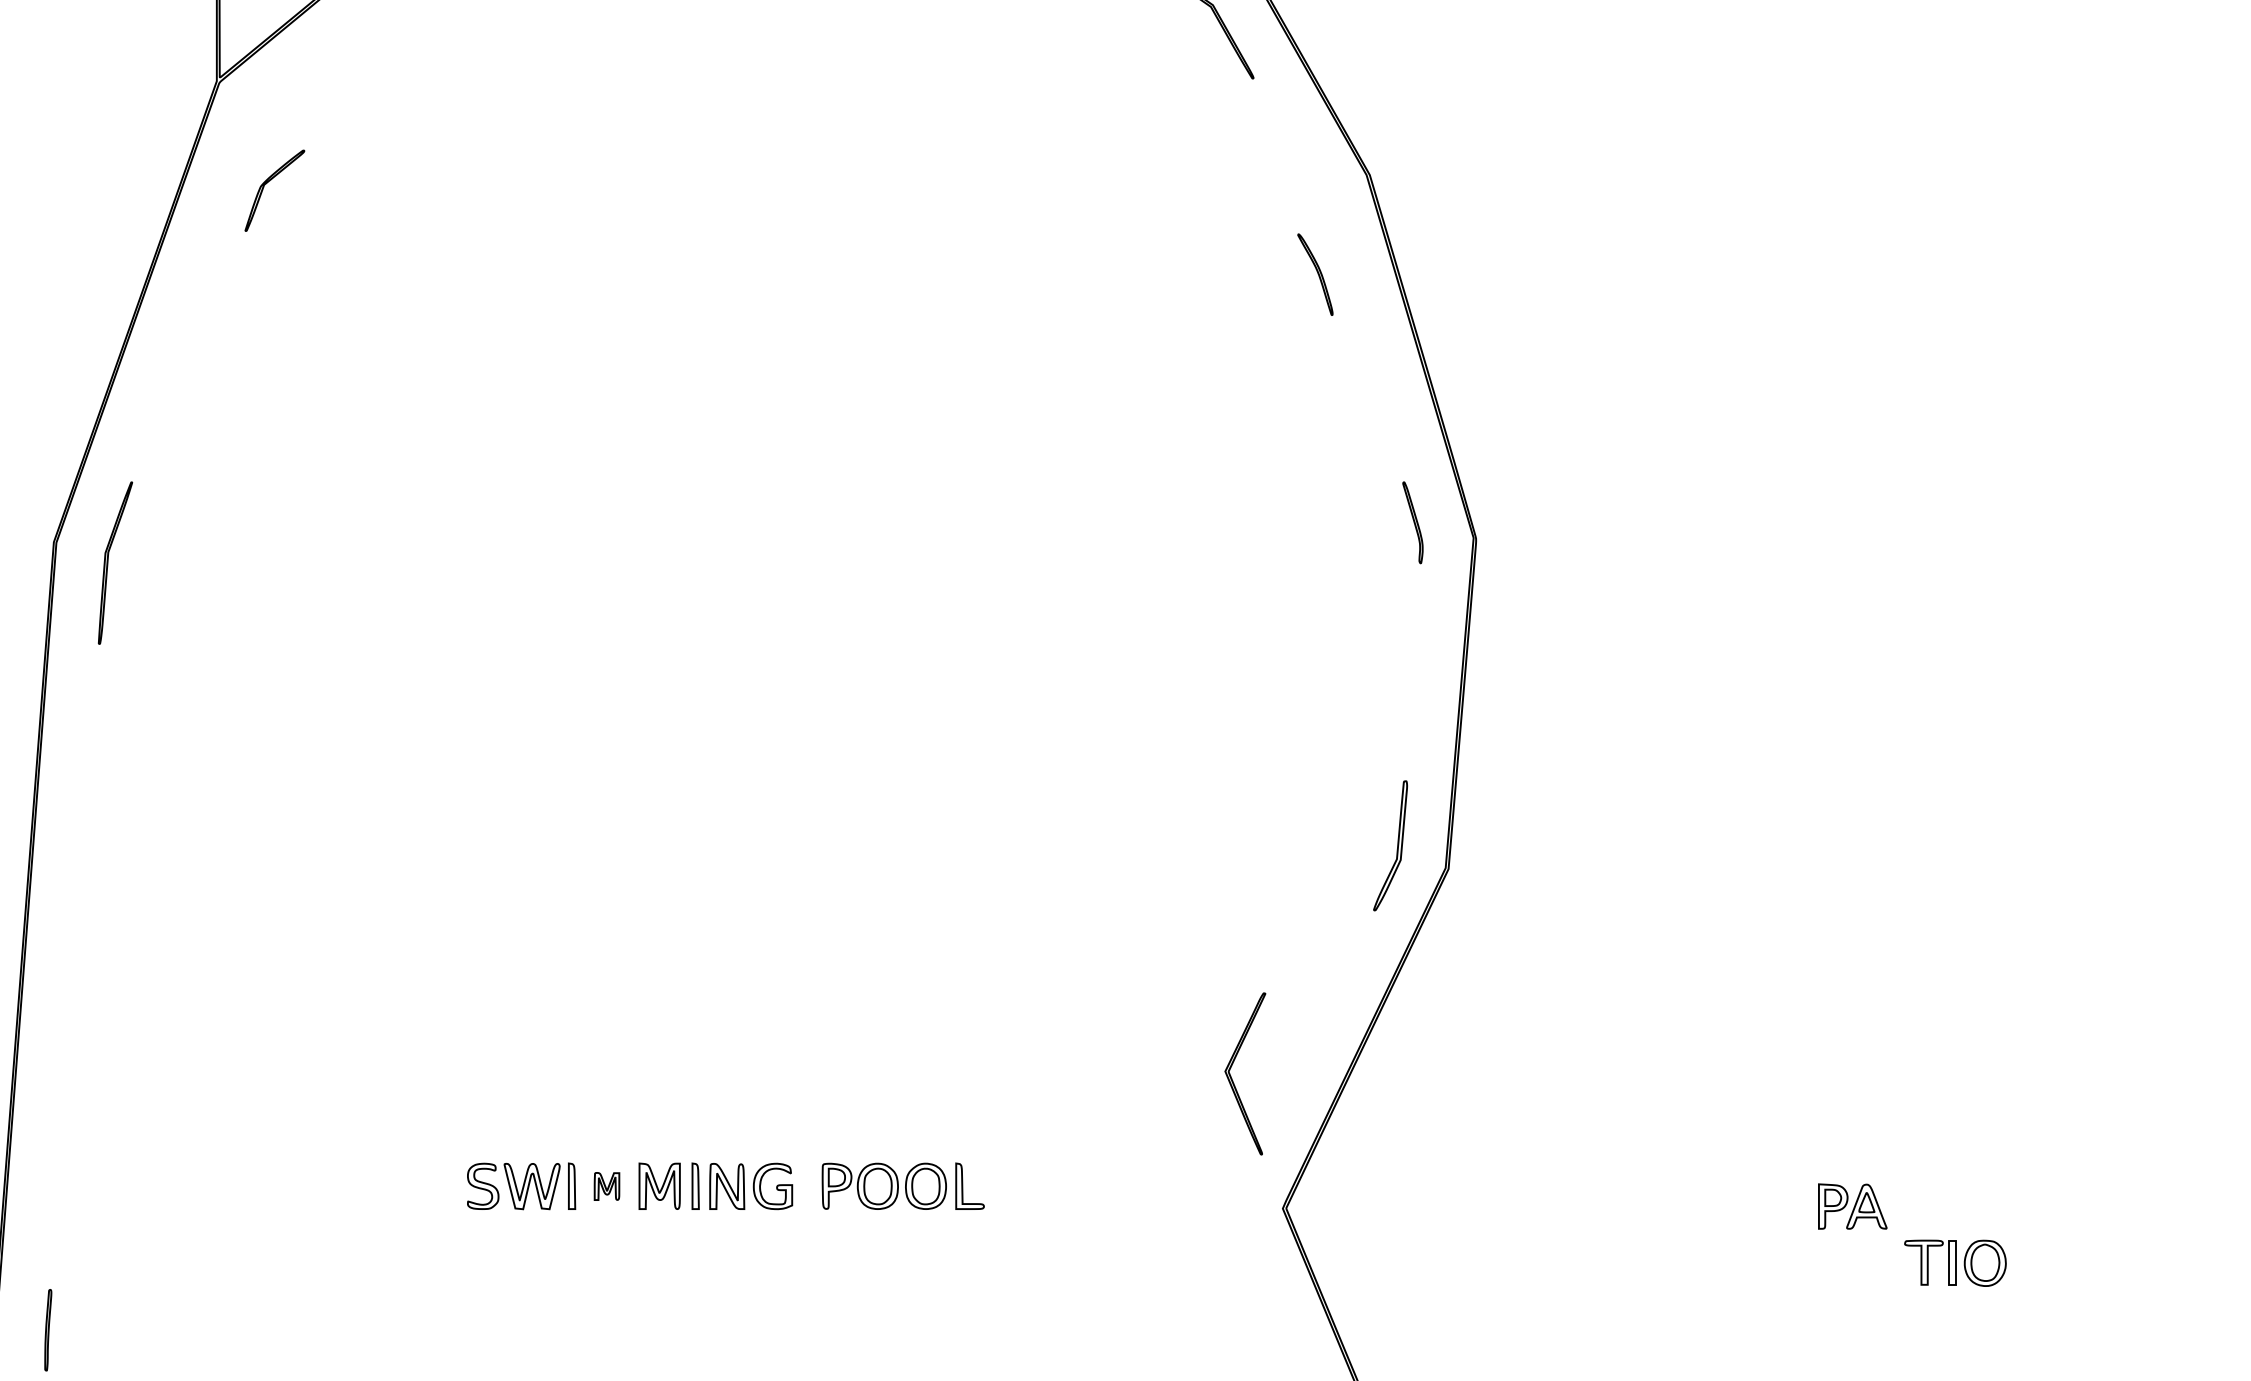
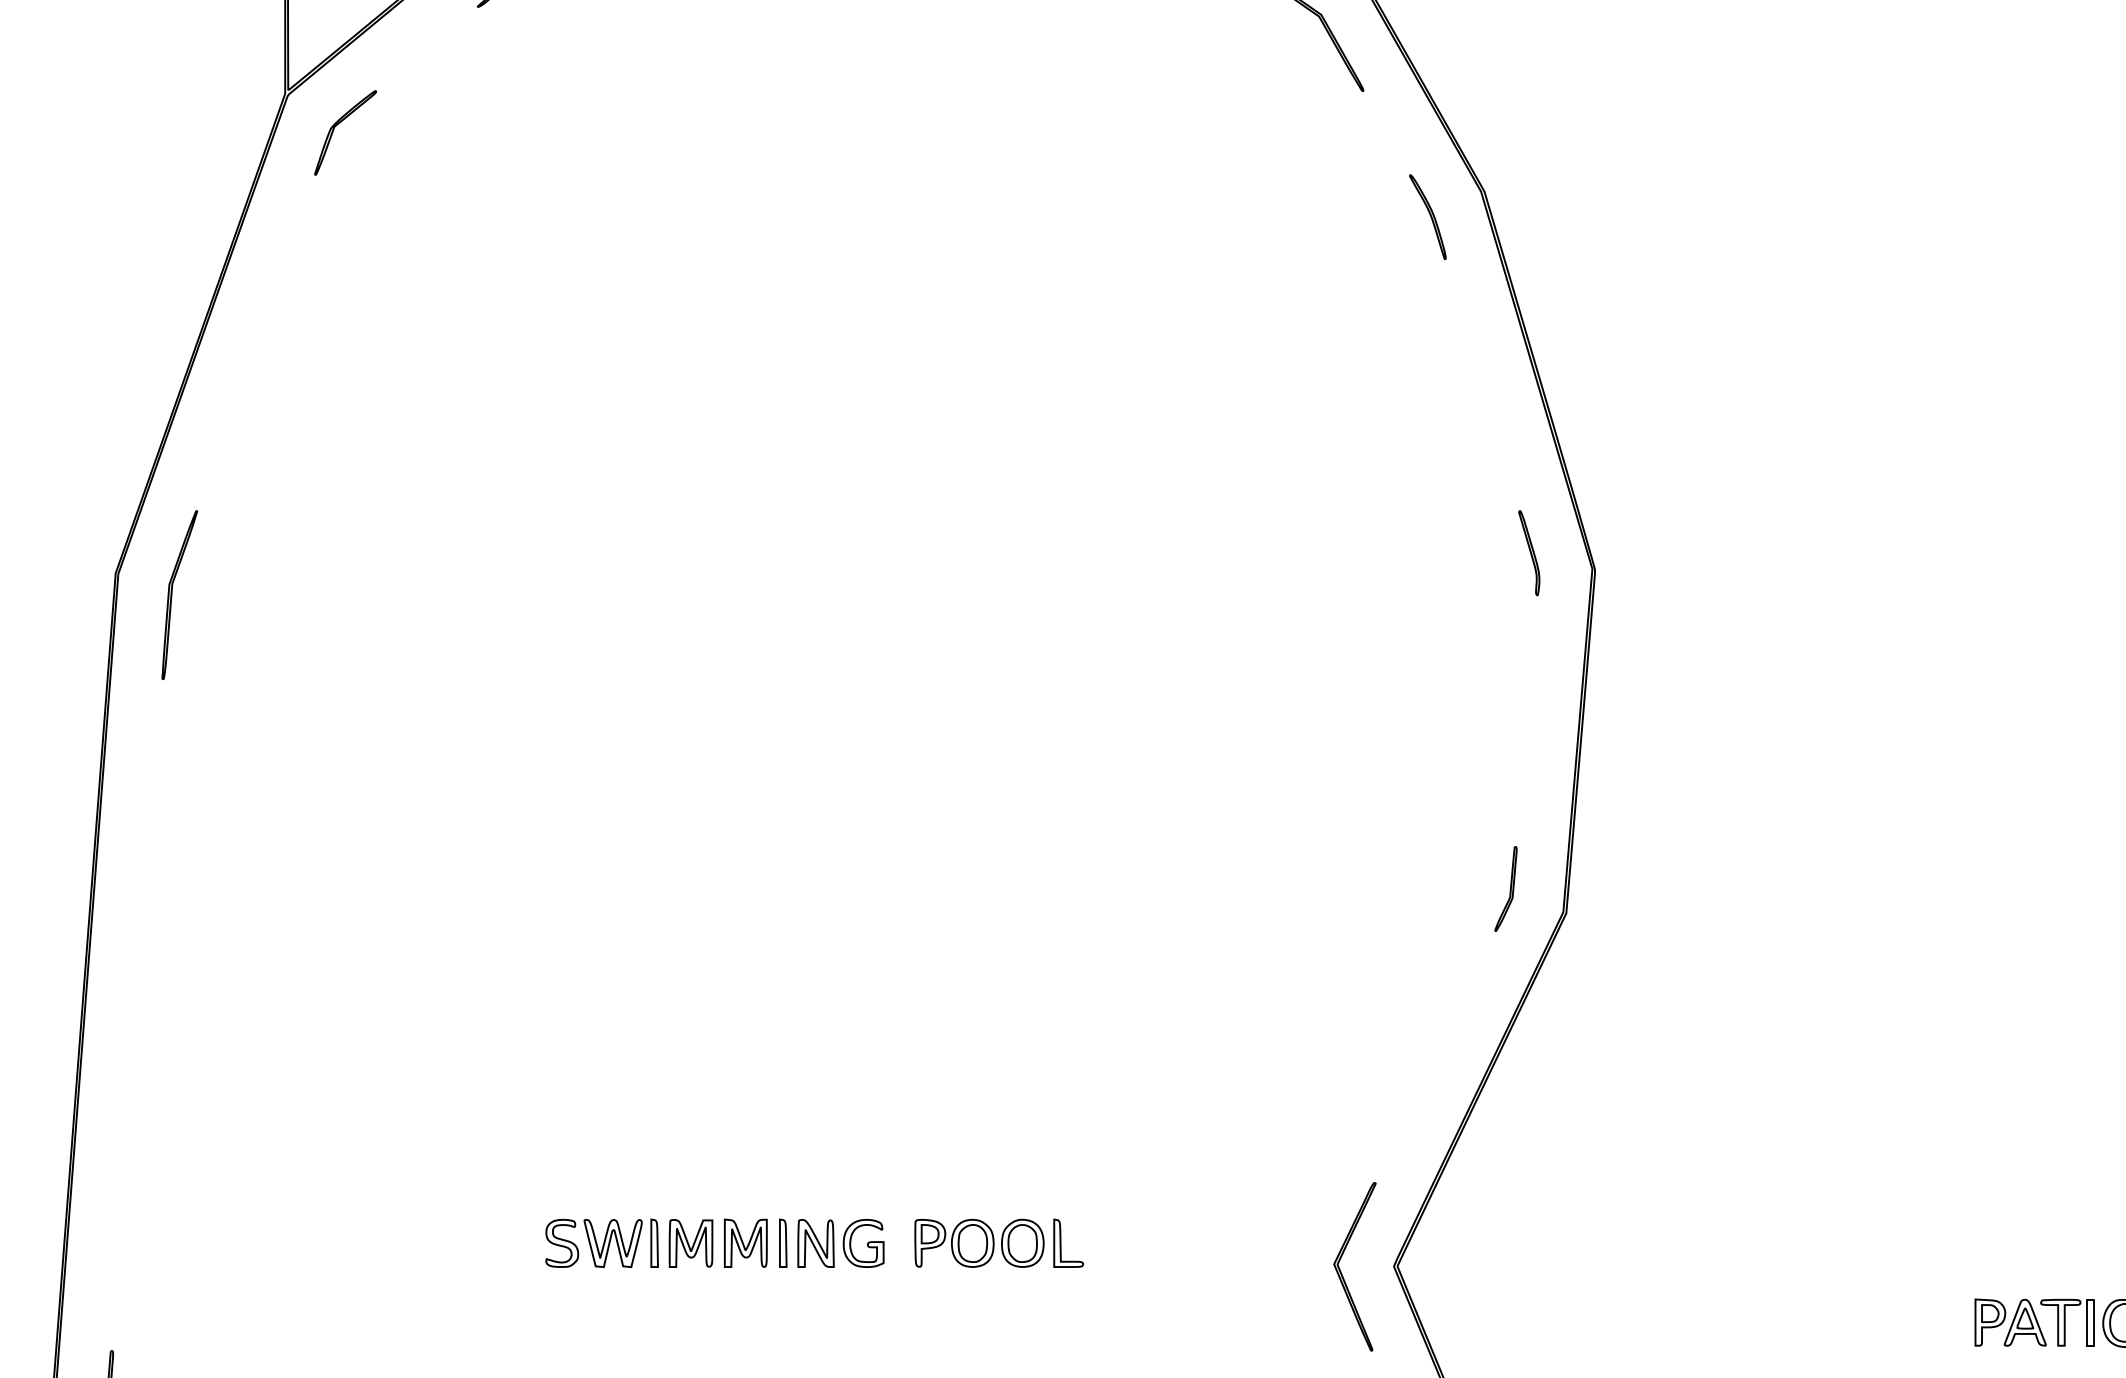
part: (267, 183) -> (337, 125), moved
part: (1315, 274) -> (1427, 216), moved
part: (1390, 845) -> (1505, 888), size x0.62
part: (1233, 1080) -> (1342, 1273), moved
part: (606, 1186) -> (690, 1243), size x1.67
part: (1852, 1206) -> (2010, 1322), moved

